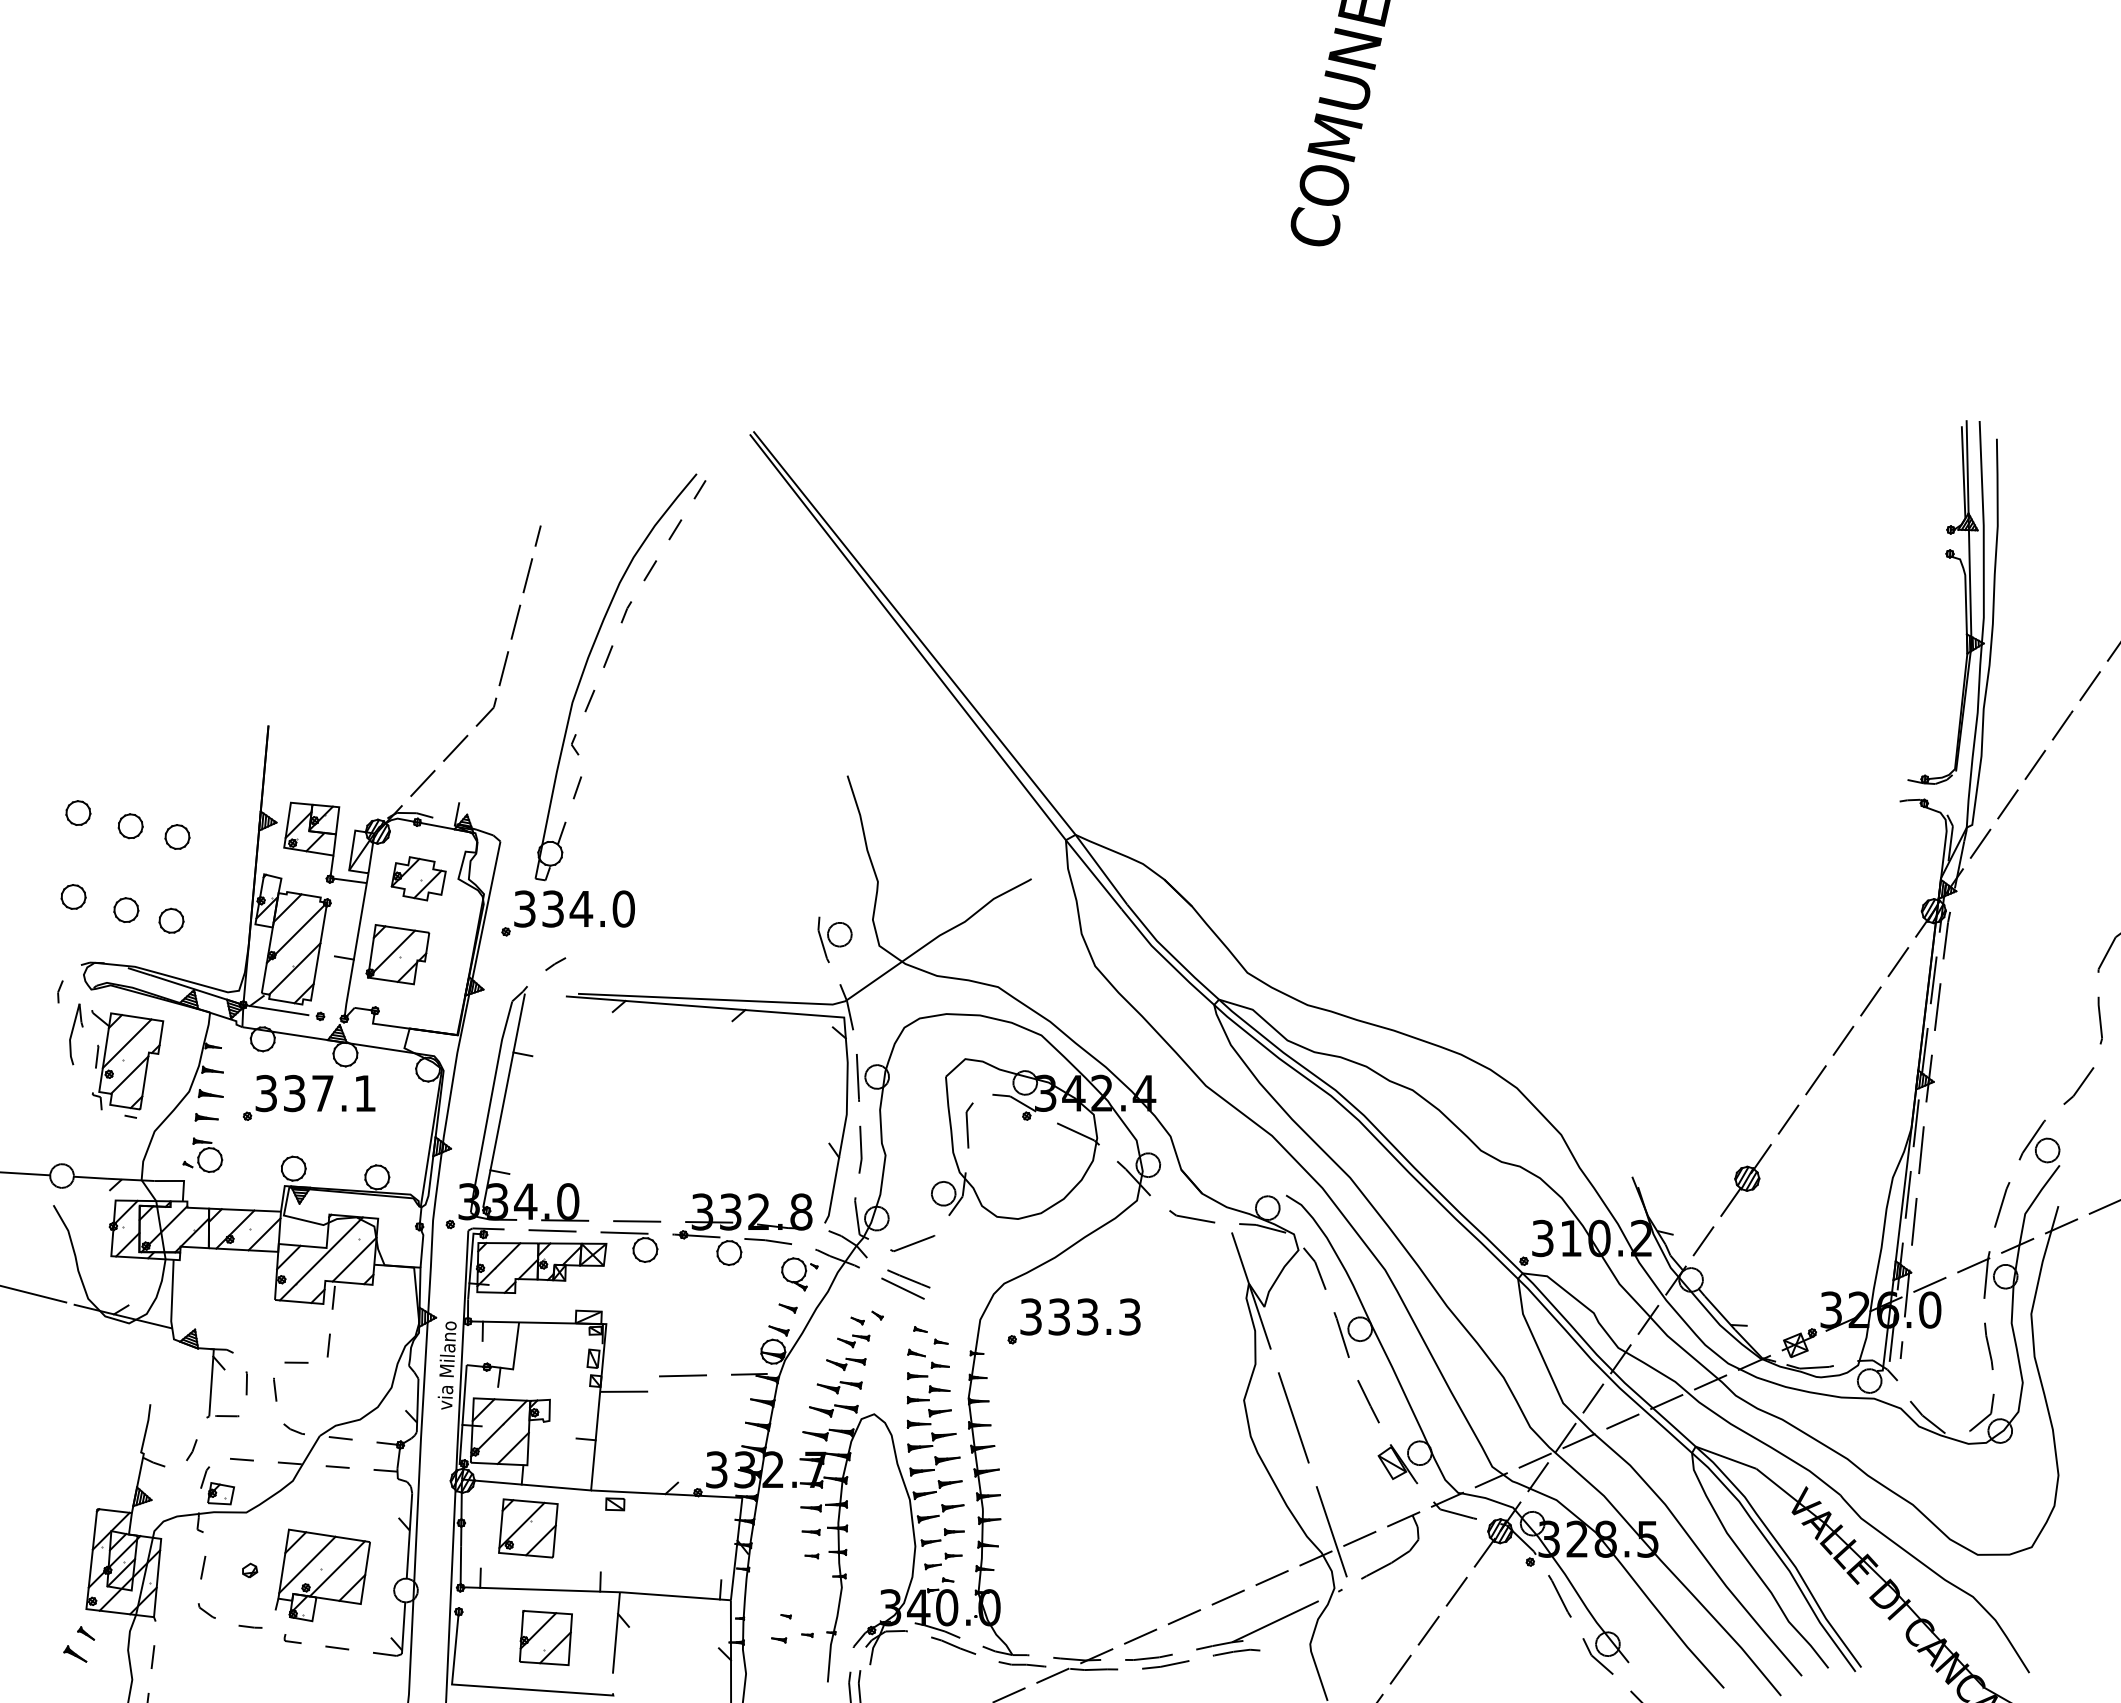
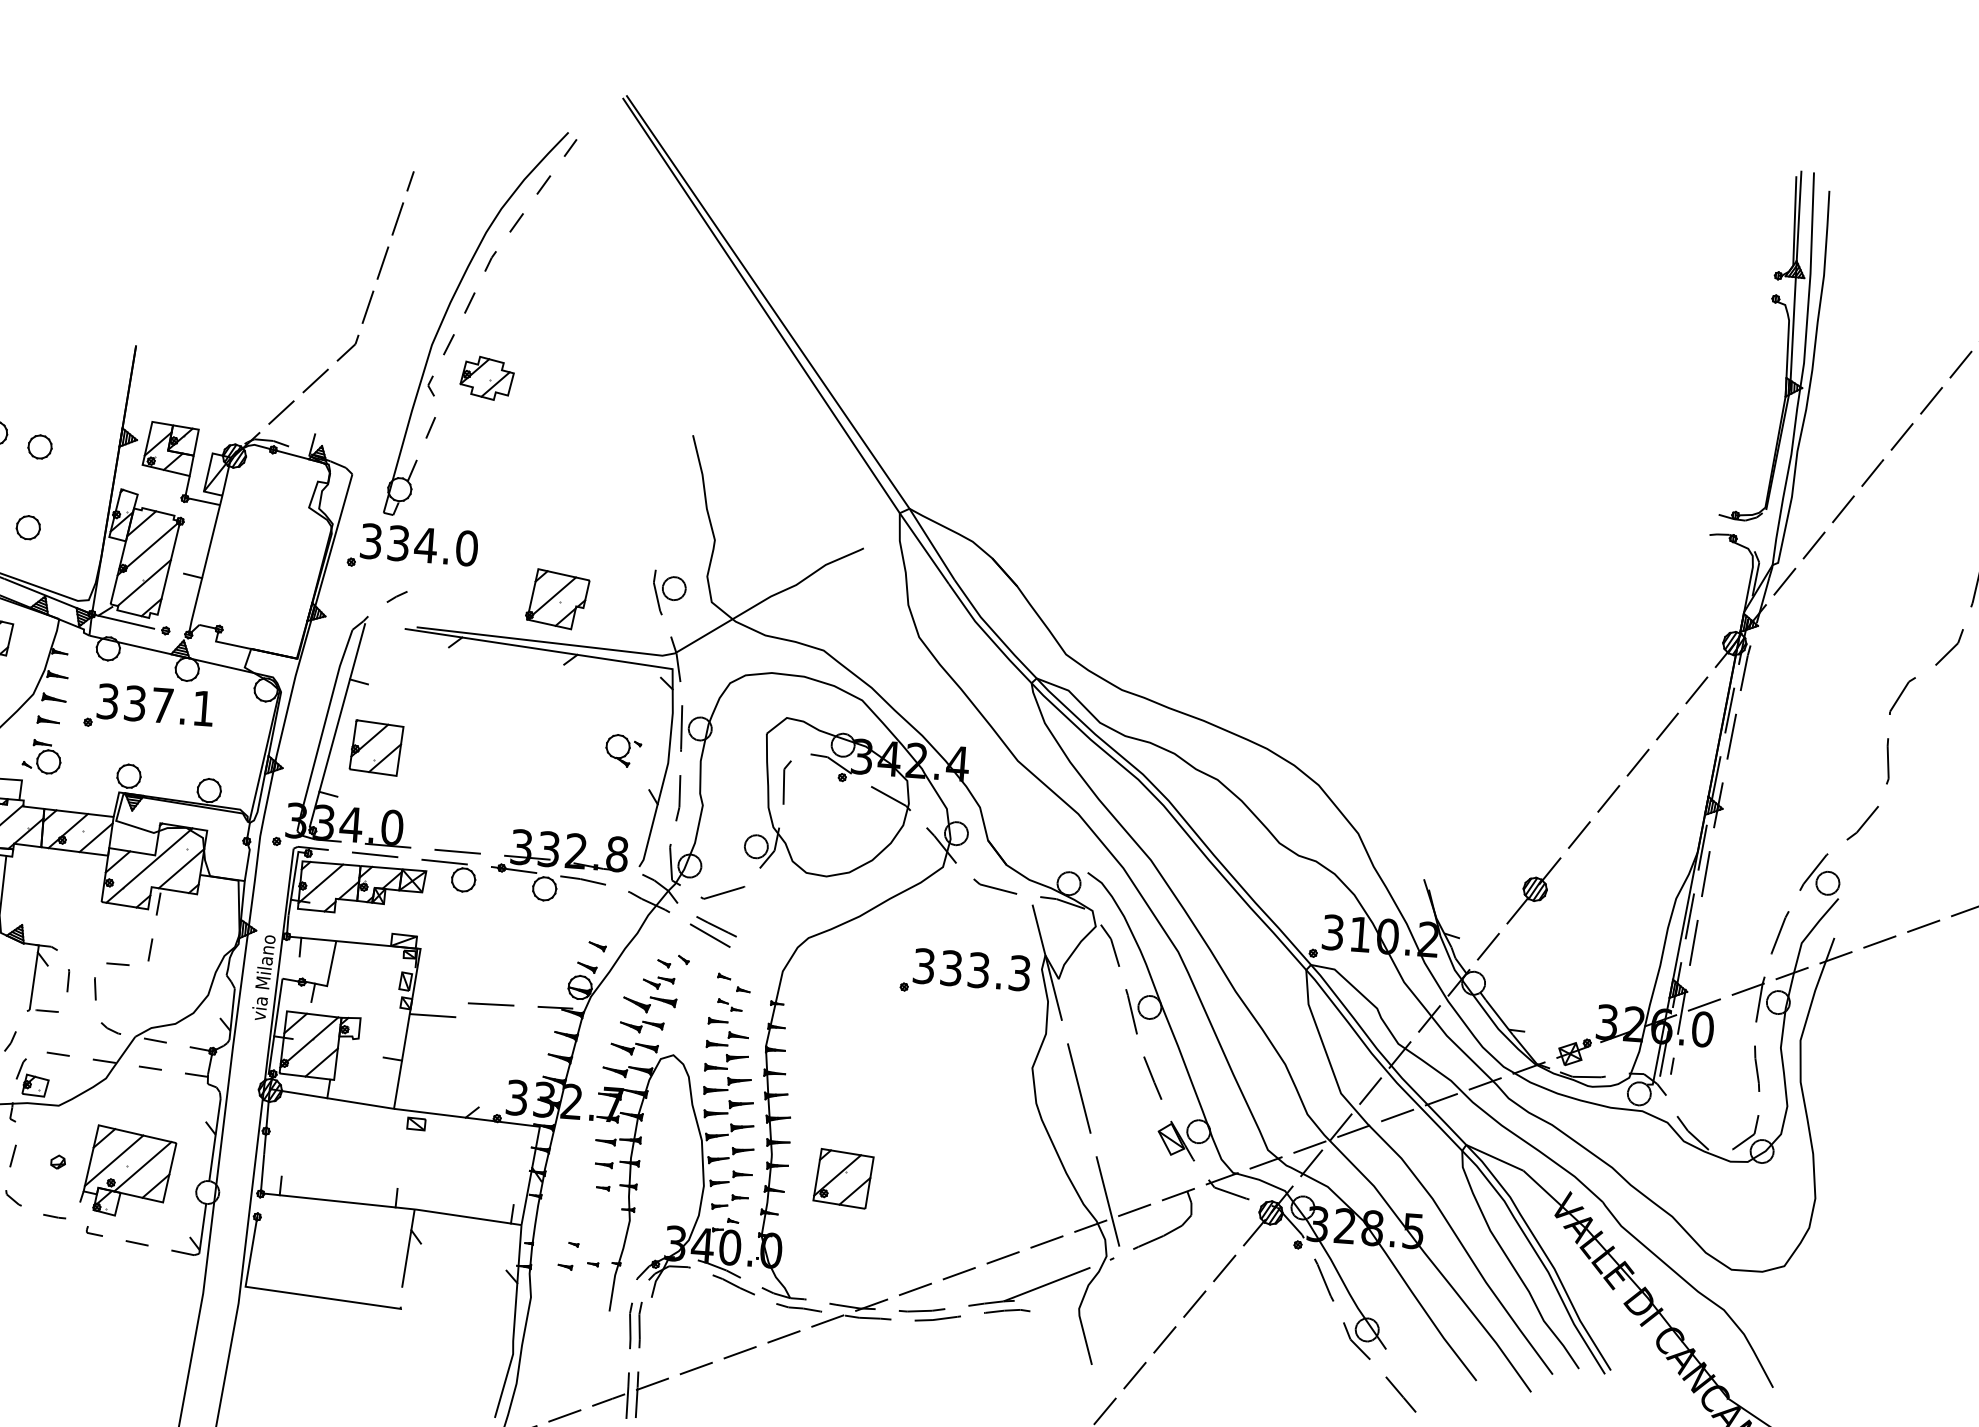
part: (418, 878) -> (486, 378), moved
part: (397, 954) -> (557, 599), moved
part: (799, 1274) -> (623, 751), moved
part: (1073, 1321) -> (964, 973), moved
part: (928, 1358) -> (729, 1005), size x0.6
part: (846, 1364) -> (650, 1005), size x1.4
part: (528, 1528) -> (843, 1178), moved
part: (545, 1637) -> (376, 747), moved

